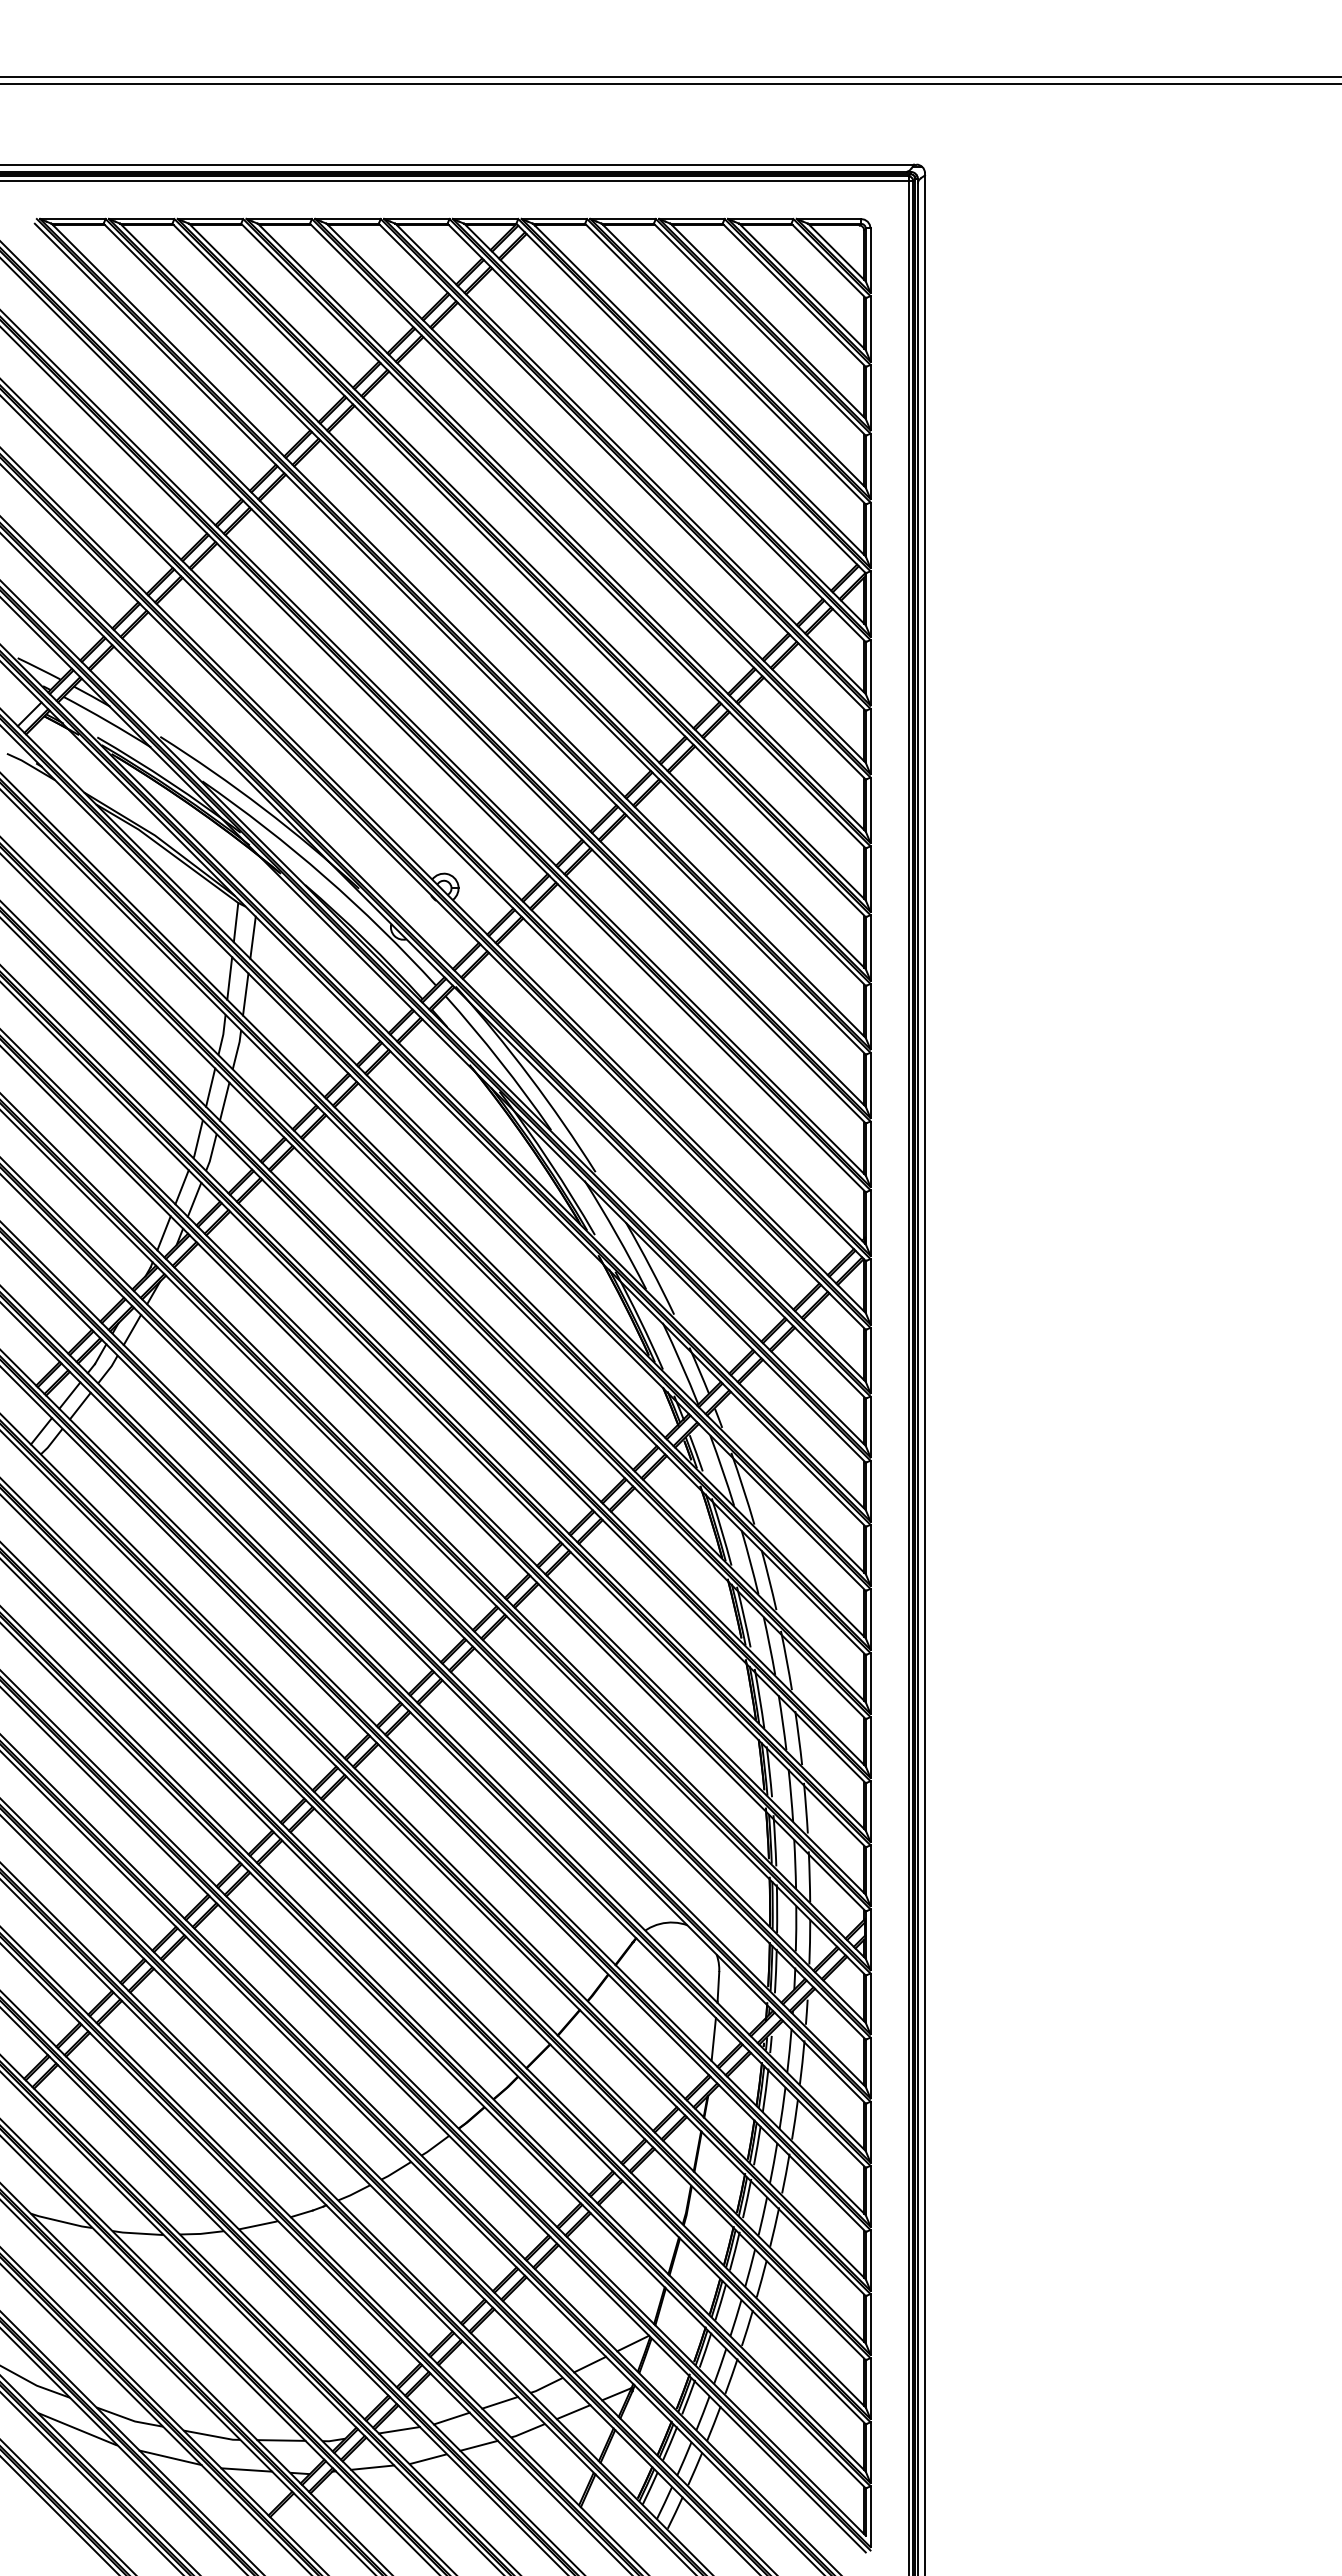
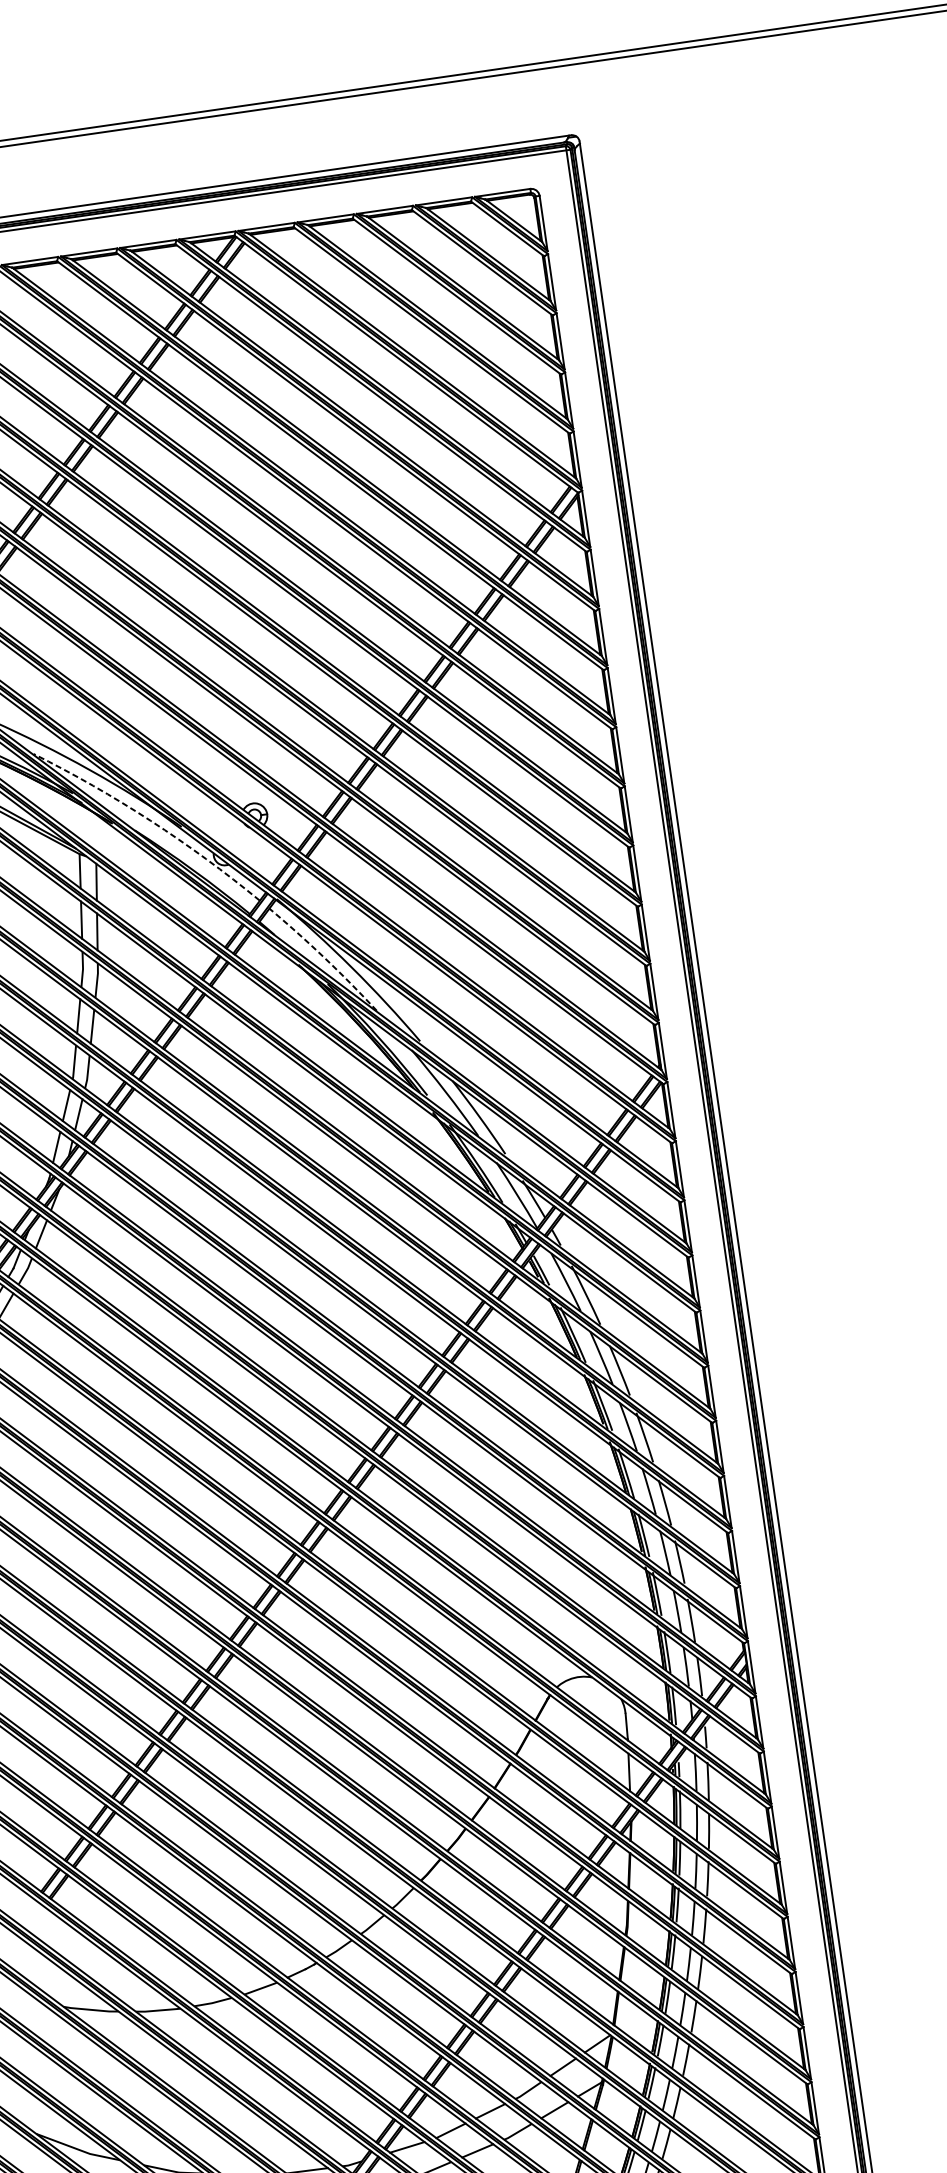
arc: (324, 876) -> (150, 820), solid -> dashed
arc: (500, 1061) -> (324, 957), solid -> dashed

